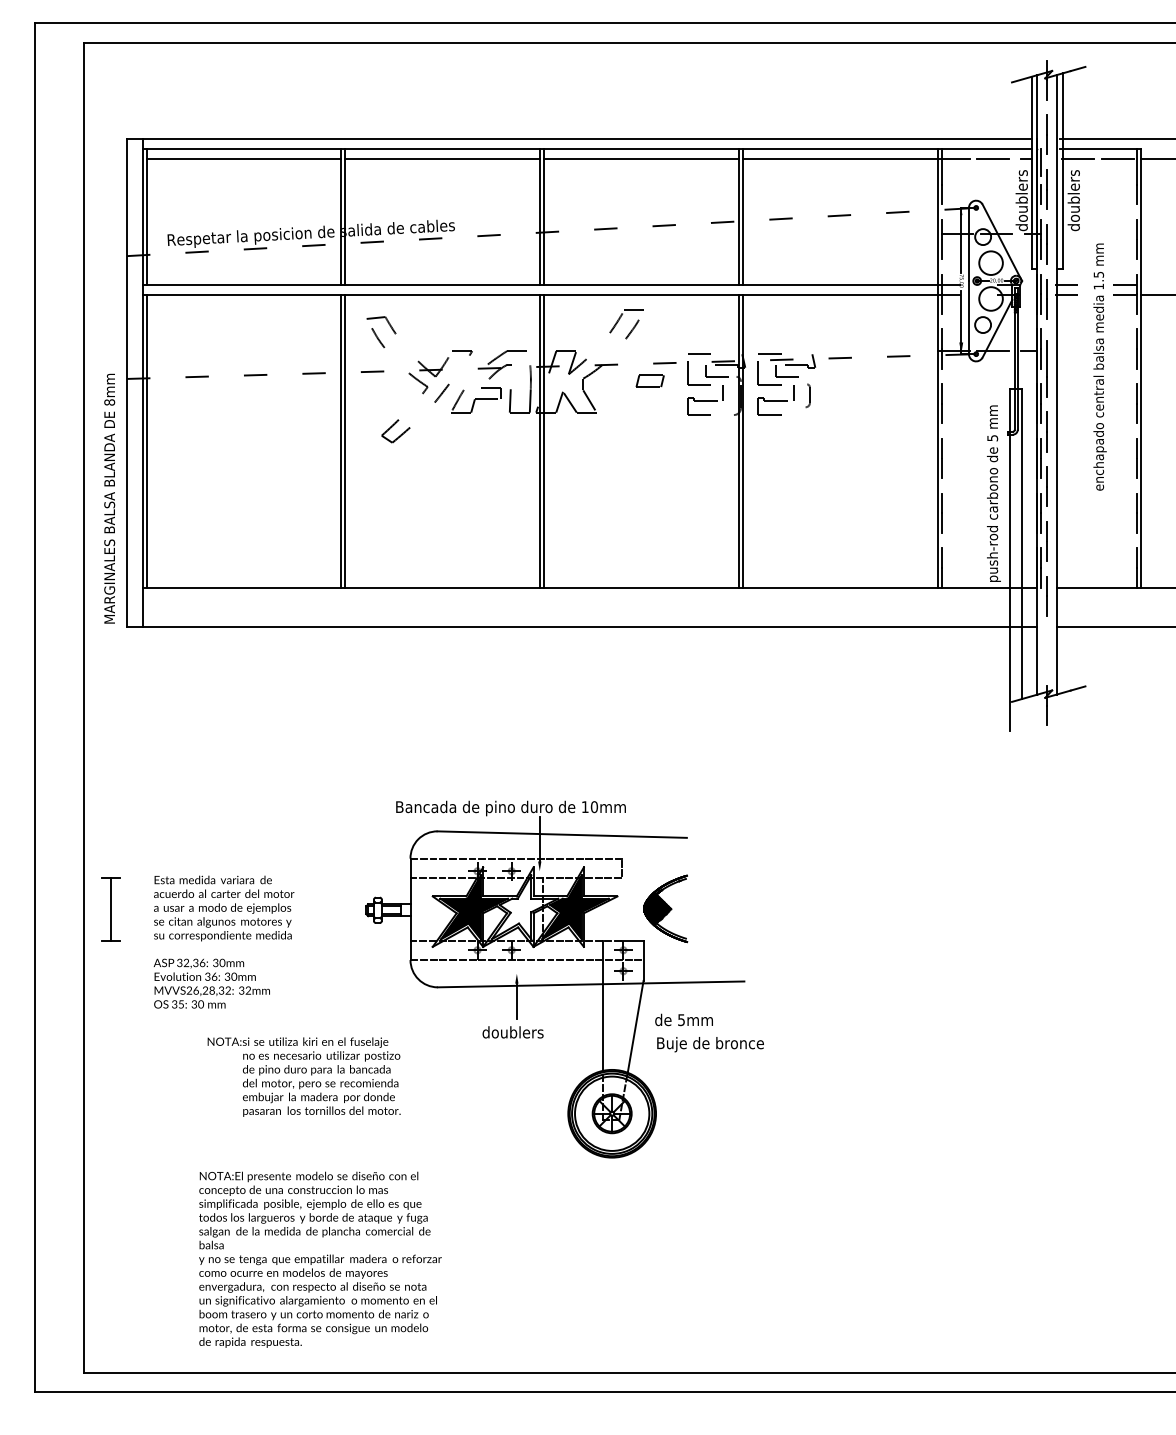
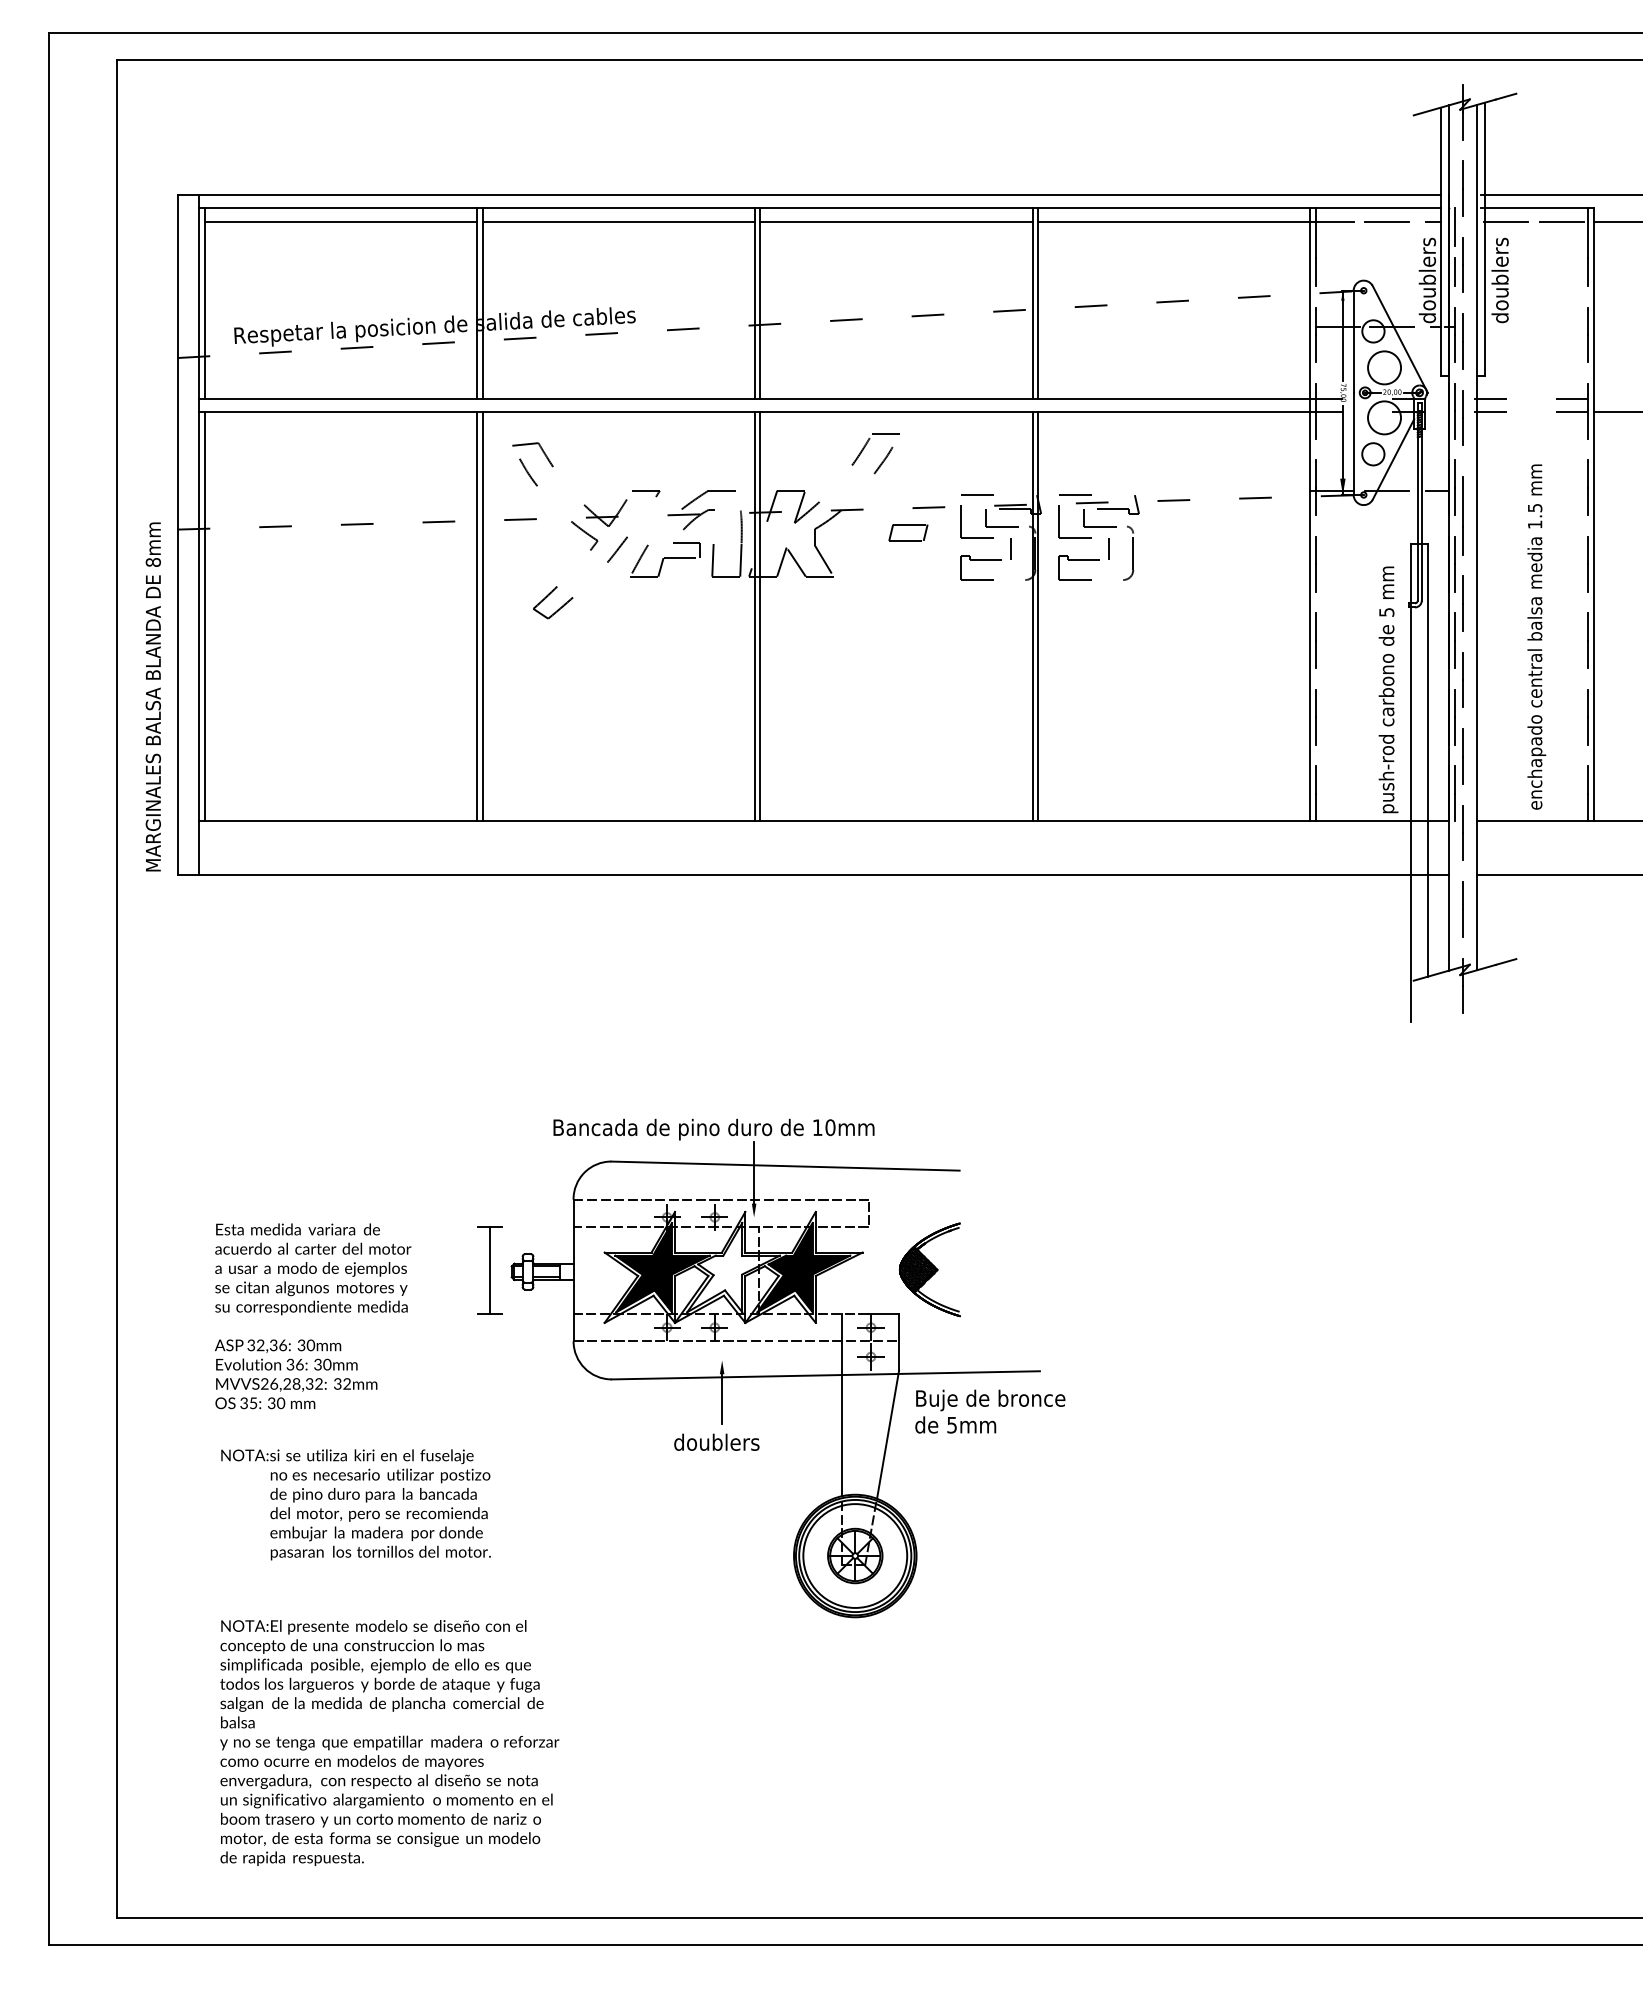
text: (1099, 366) -> (1536, 636), moved
part: (807, 395) -> (1128, 552), size x1.67
line: (1046, 650) -> (1462, 909), added
part: (110, 909) -> (489, 1270), moved
text: (710, 1044) -> (990, 1400), moved
text: (303, 1076) -> (355, 1504), moved
text: (320, 1259) -> (389, 1742), moved

